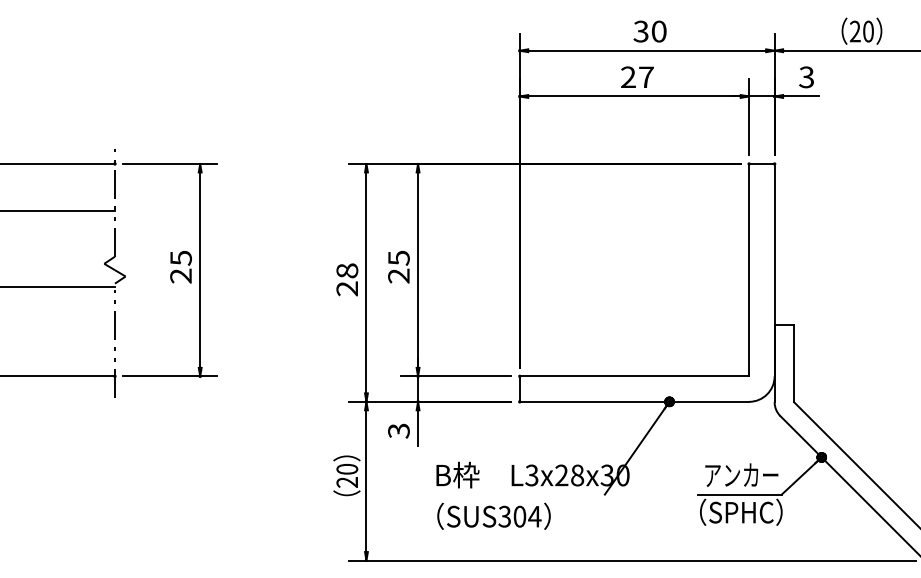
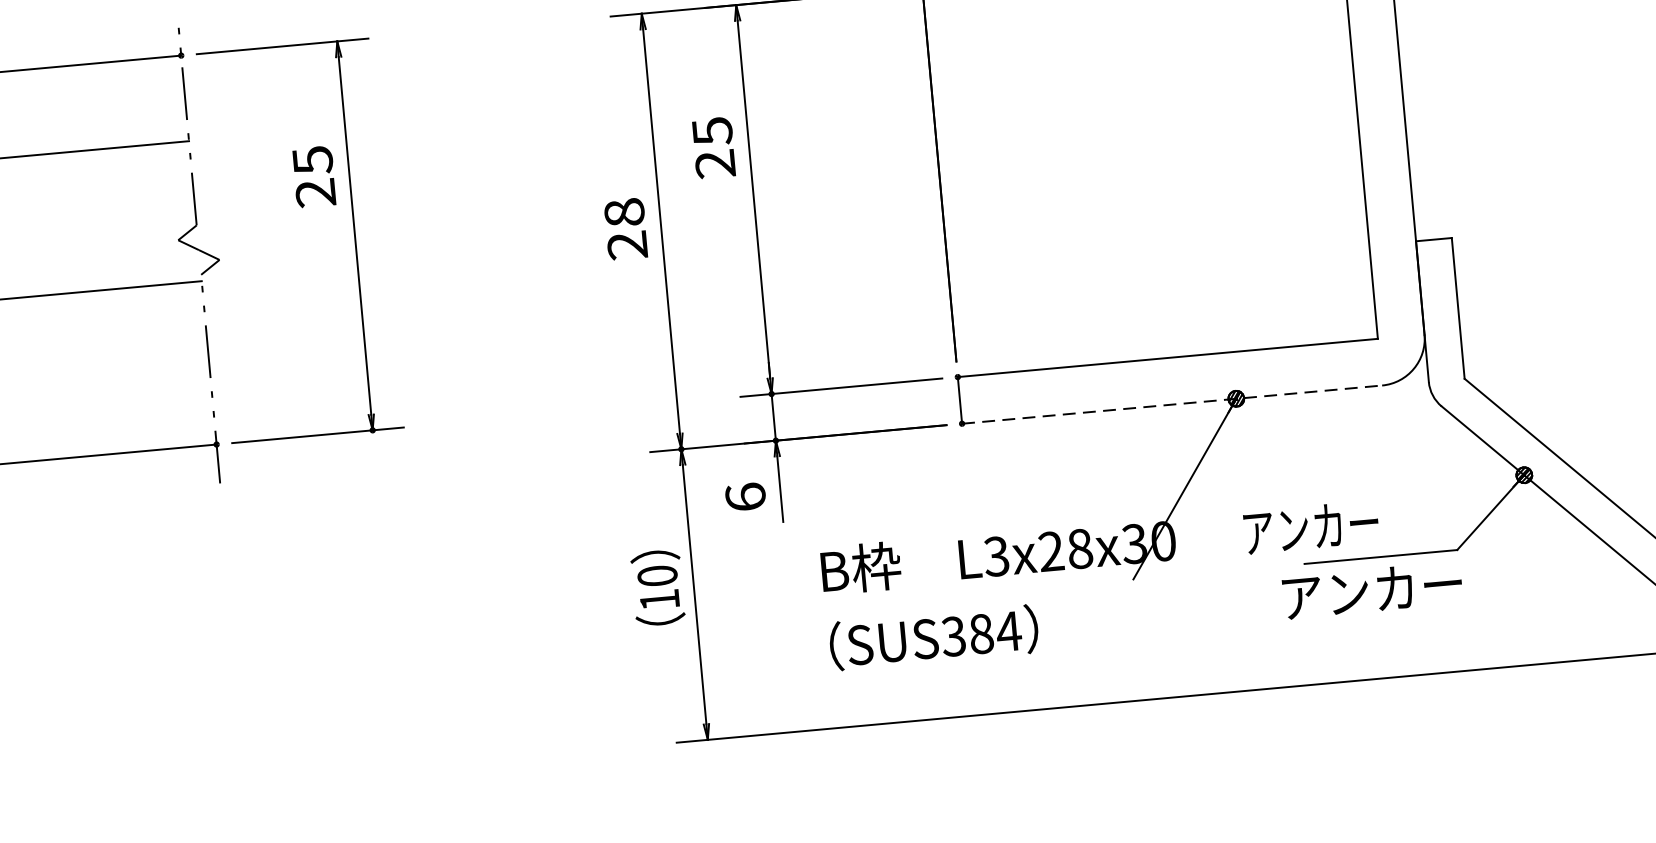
text: (180, 267) -> (313, 177), moved
text: (398, 267) -> (713, 148), moved
line: (634, 401) -> (1172, 403), solid -> dashed
text: (398, 430) -> (744, 496), 3 -> 6
text: (741, 474) -> (1310, 526), moved
text: (346, 482) -> (658, 600), 20 -> 10
text: (733, 511) -> (1371, 588), （SPHC） -> アンカー
text: (519, 516) -> (980, 633), SUS304 -> SUS384

